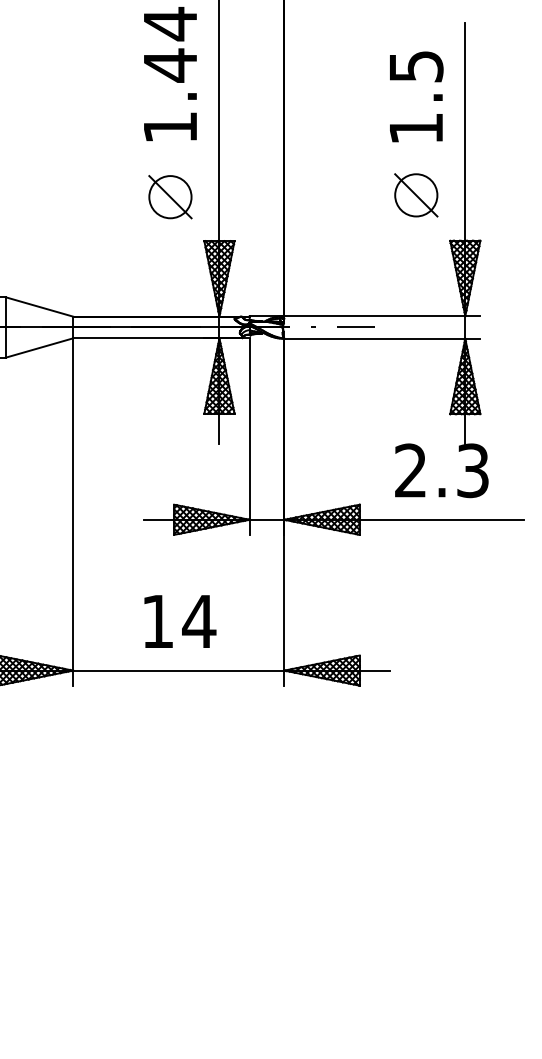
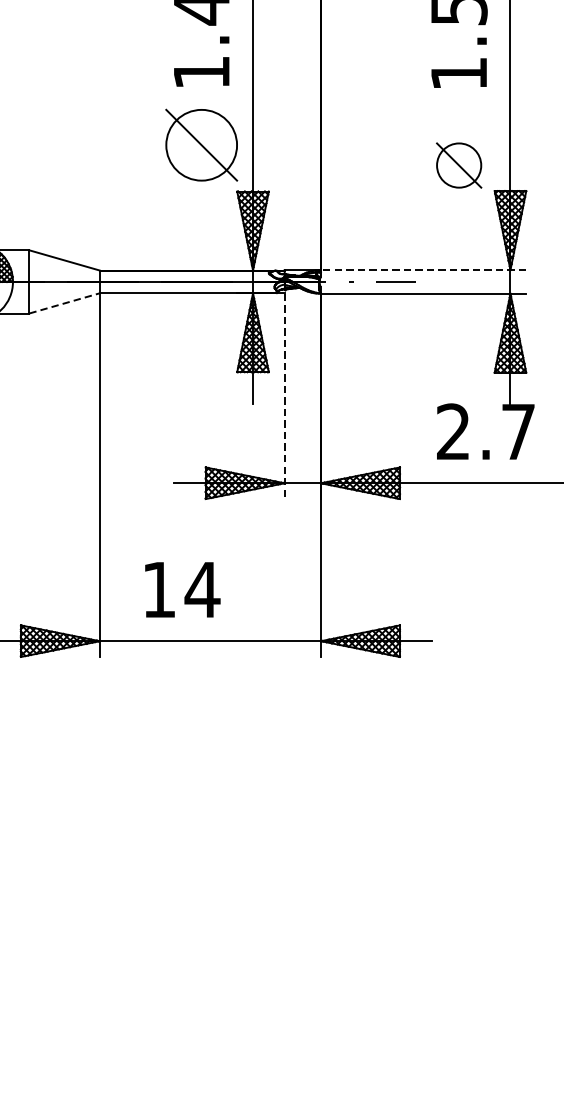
part: (416, 195) -> (459, 165), moved
part: (170, 197) -> (201, 145), size x1.6
line: (381, 316) -> (422, 270), solid -> dashed
line: (39, 348) -> (64, 303), solid -> dashed
line: (249, 437) -> (284, 397), solid -> dashed
text: (472, 470) -> (517, 431), 2.3 -> 2.7
text: (180, 621) -> (182, 589), moved

